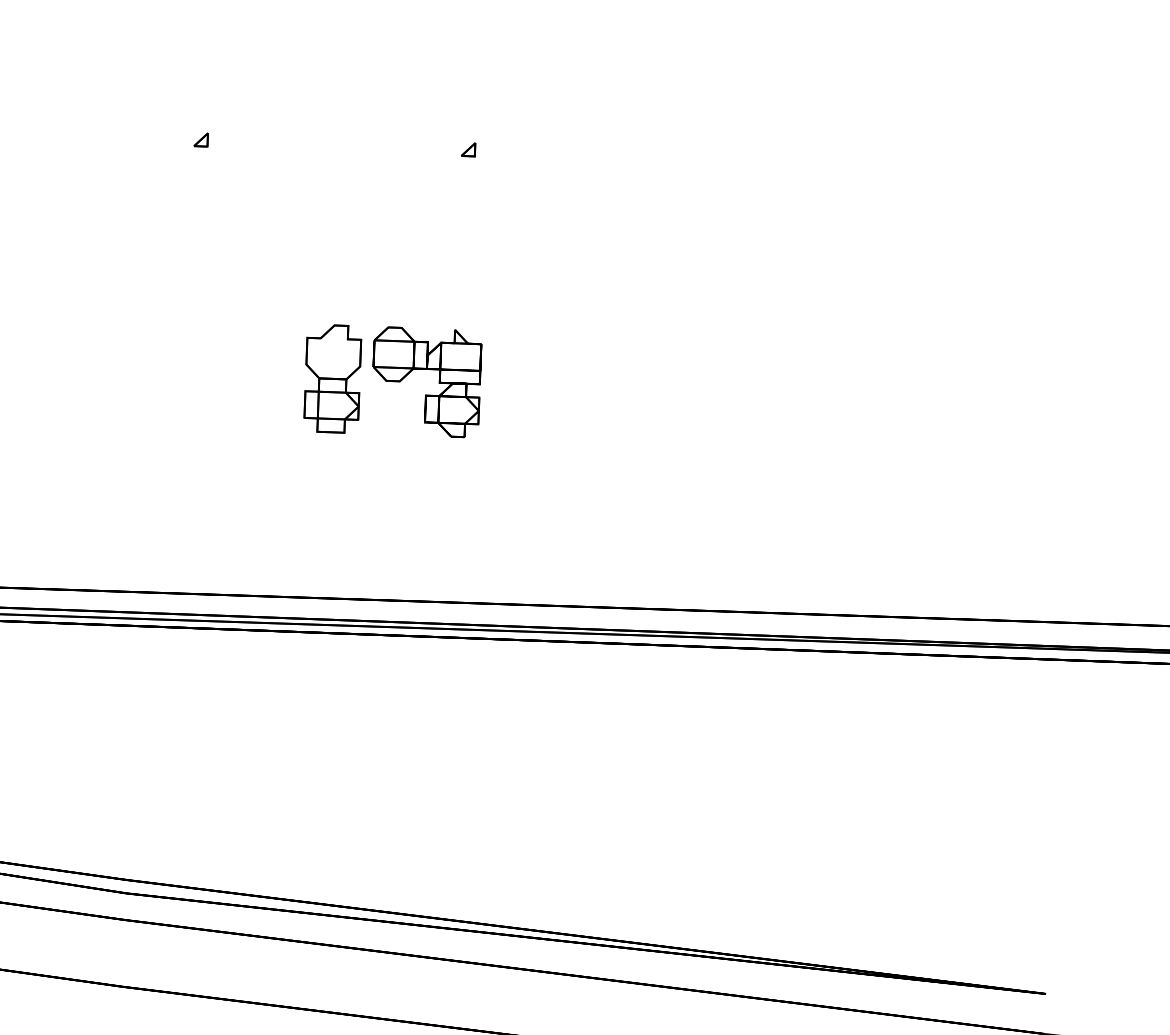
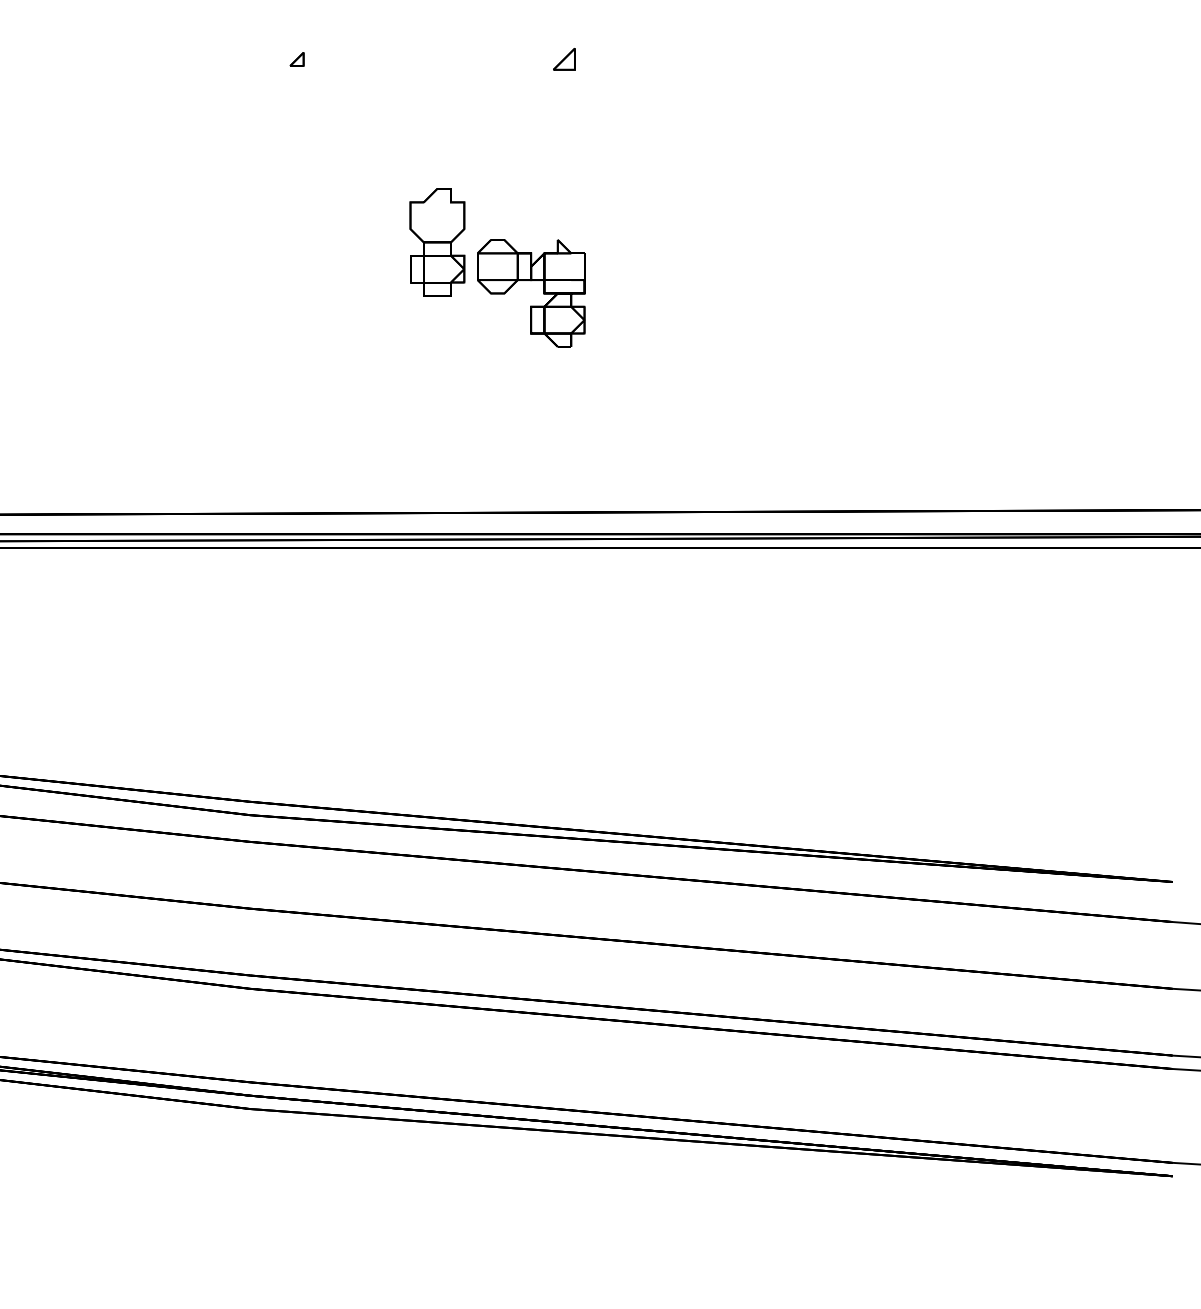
part: (468, 149) -> (564, 59), size x1.6
part: (332, 378) -> (437, 242), moved

